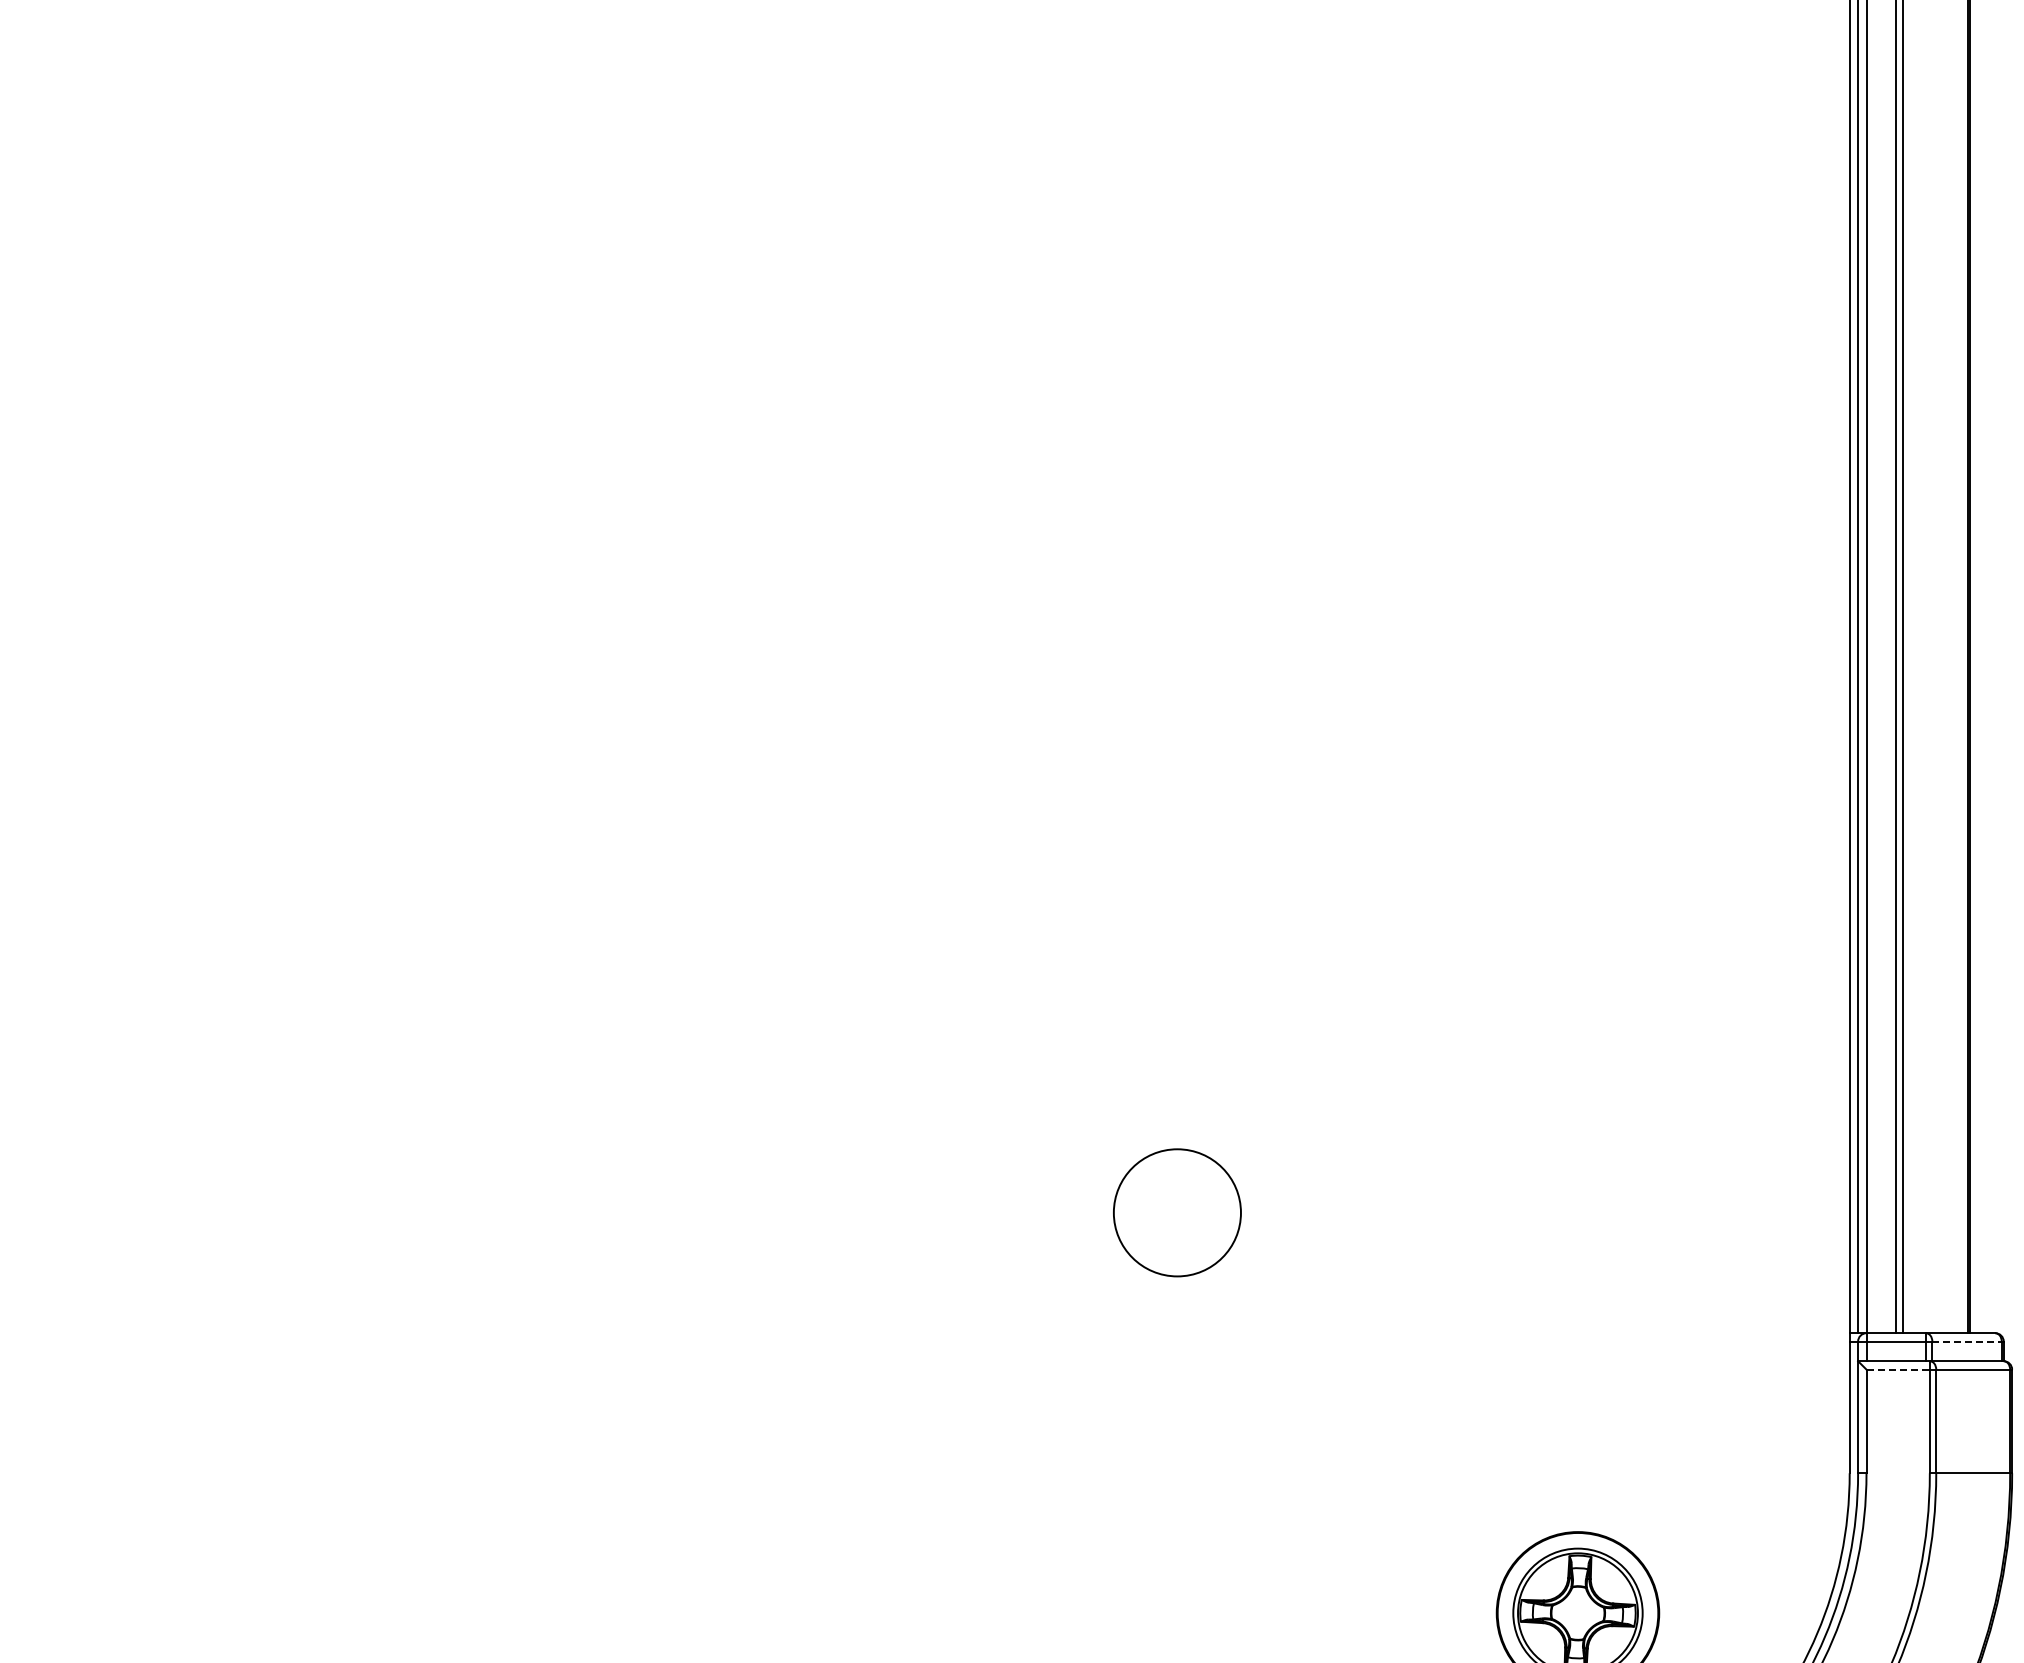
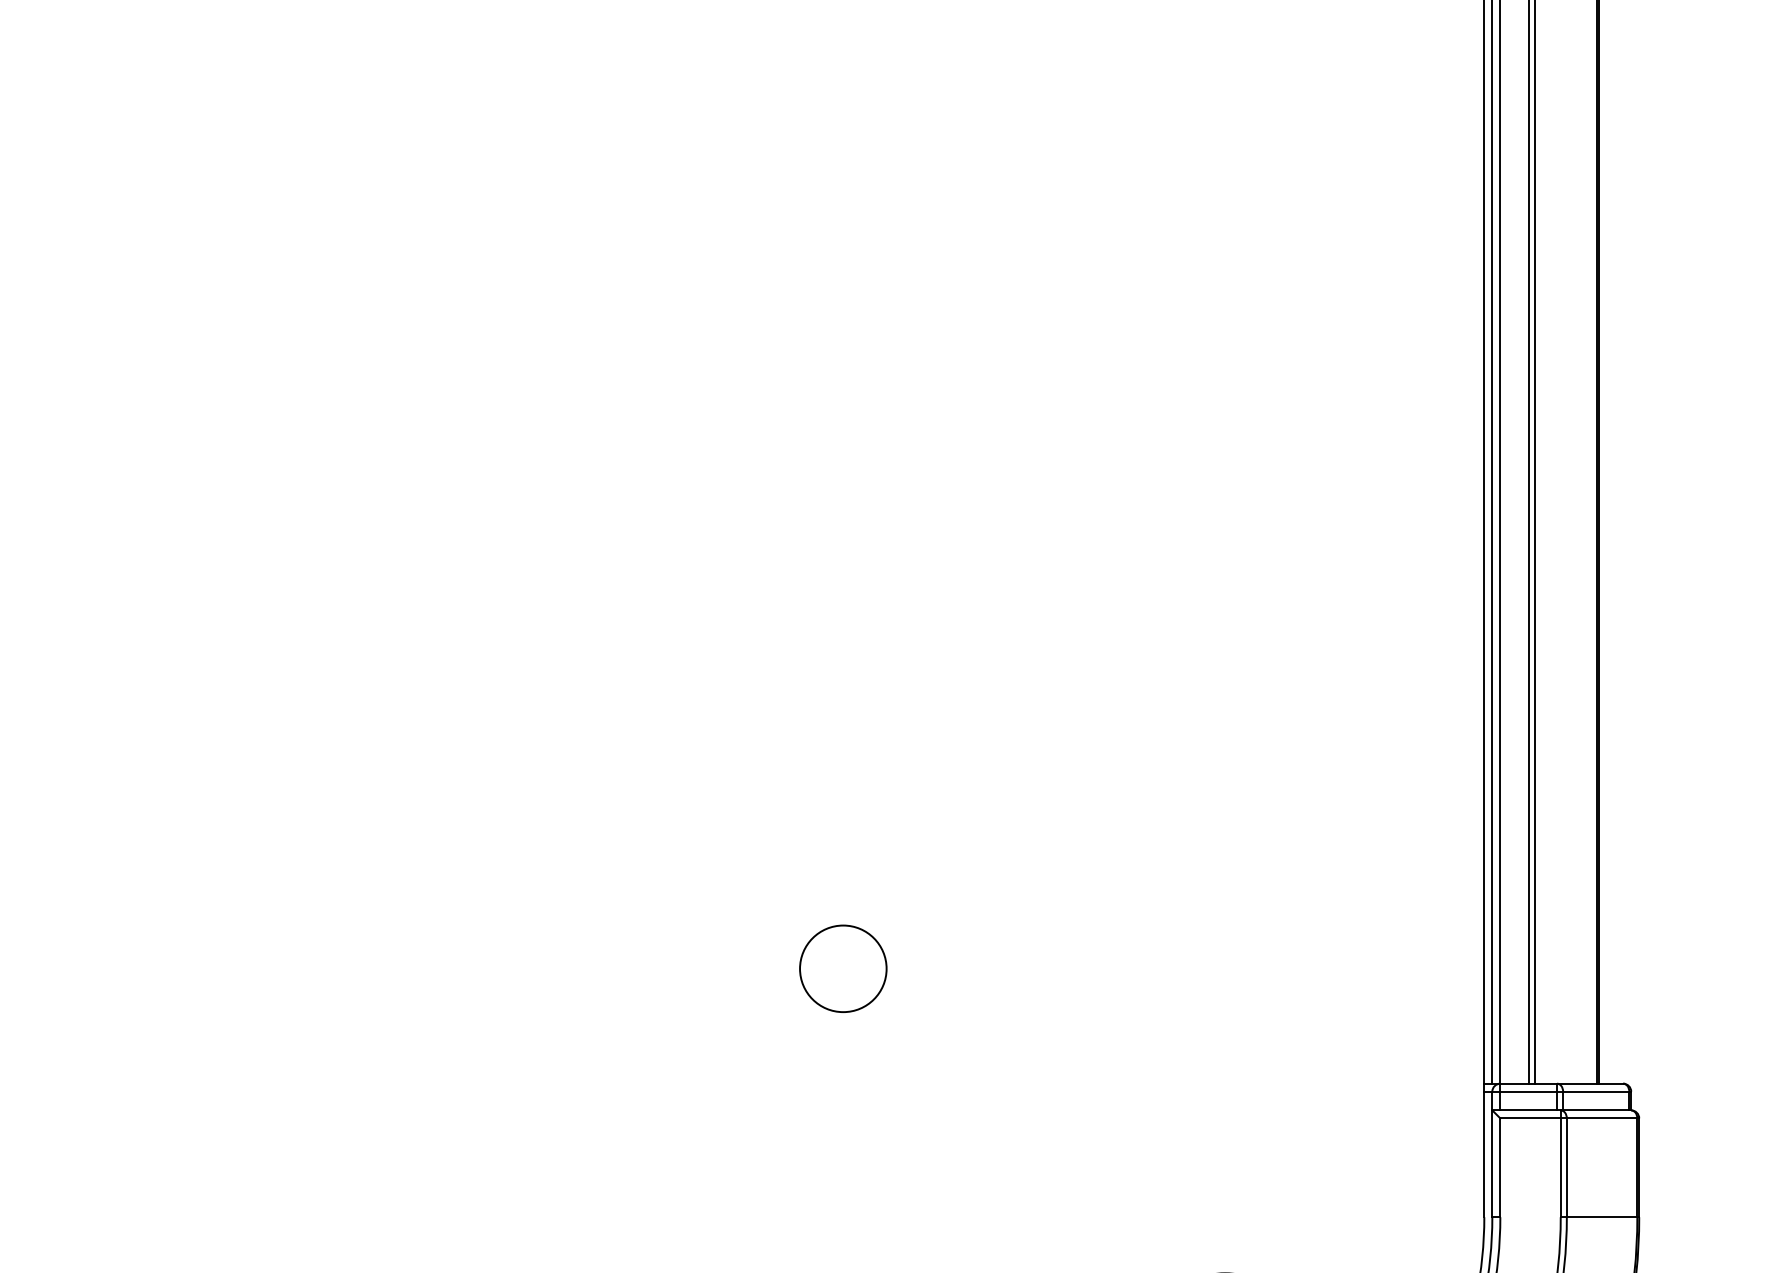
circle: (1177, 1212) -> (843, 968), size x0.71
line: (1967, 1341) -> (1596, 1091), dashed -> solid
line: (1898, 1369) -> (1530, 1118), dashed -> solid

